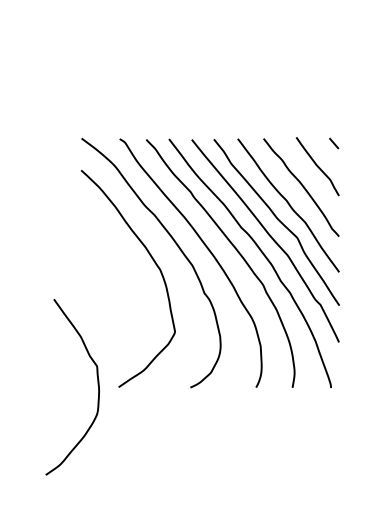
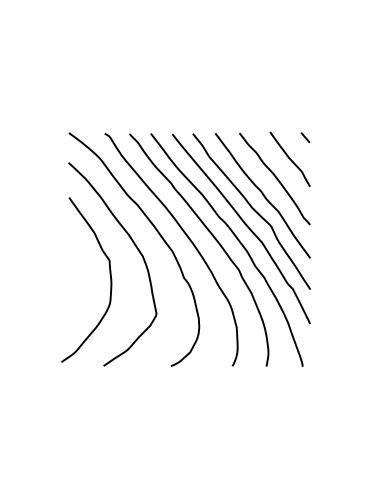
curve: (97, 382) -> (109, 275), moved

